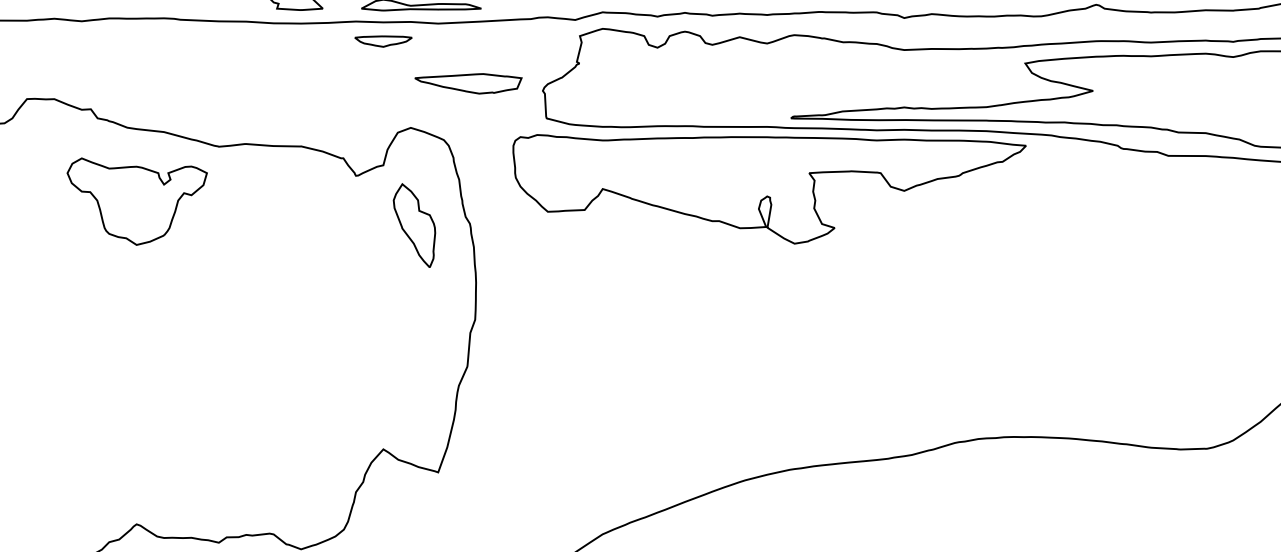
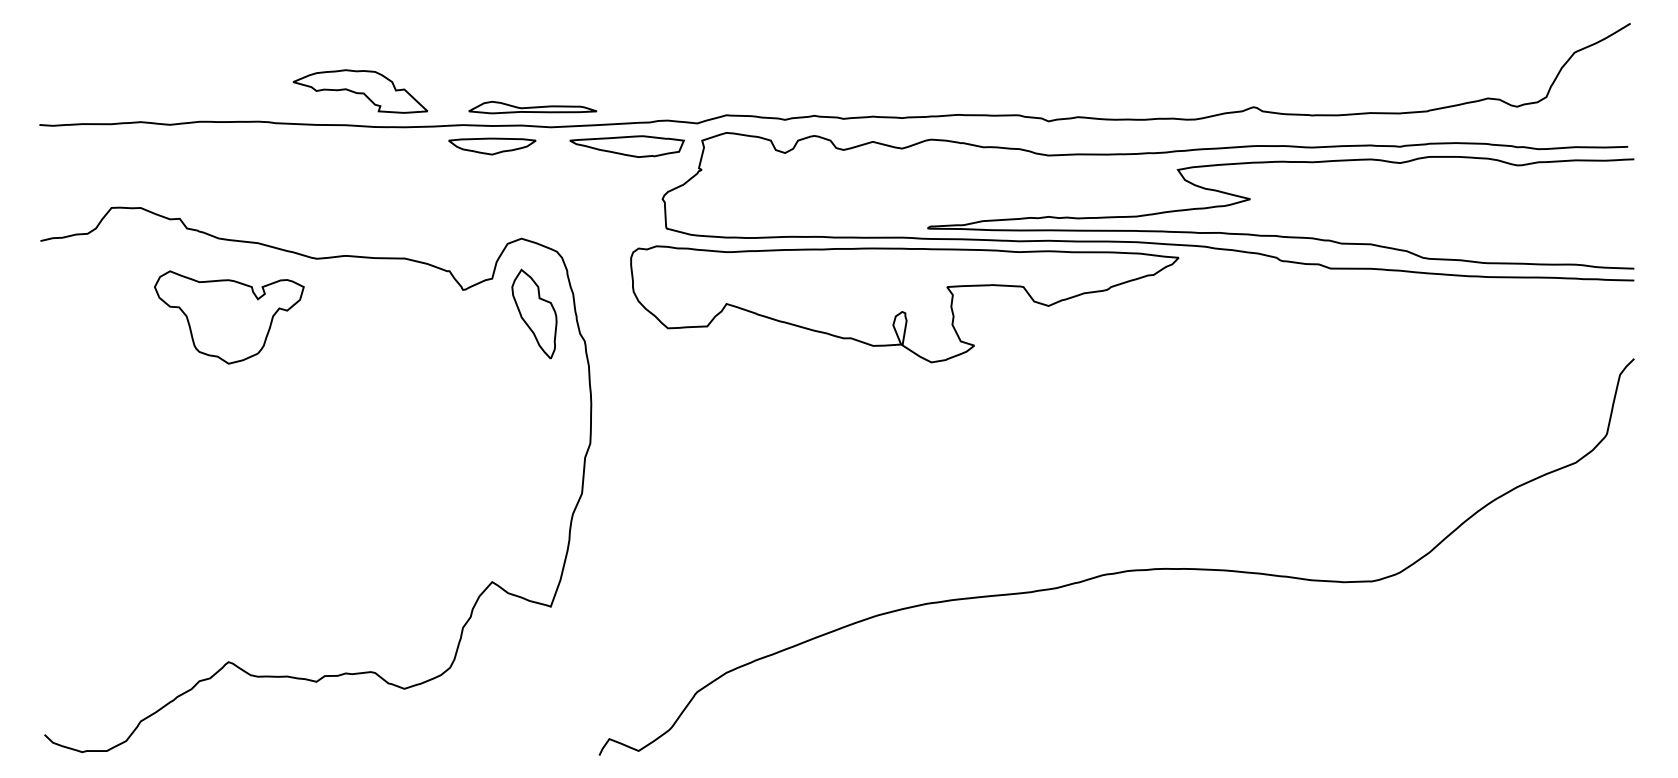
part: (383, 41) -> (492, 146), size x1.43
part: (467, 83) -> (626, 146), moved
part: (414, 225) -> (534, 313), moved

